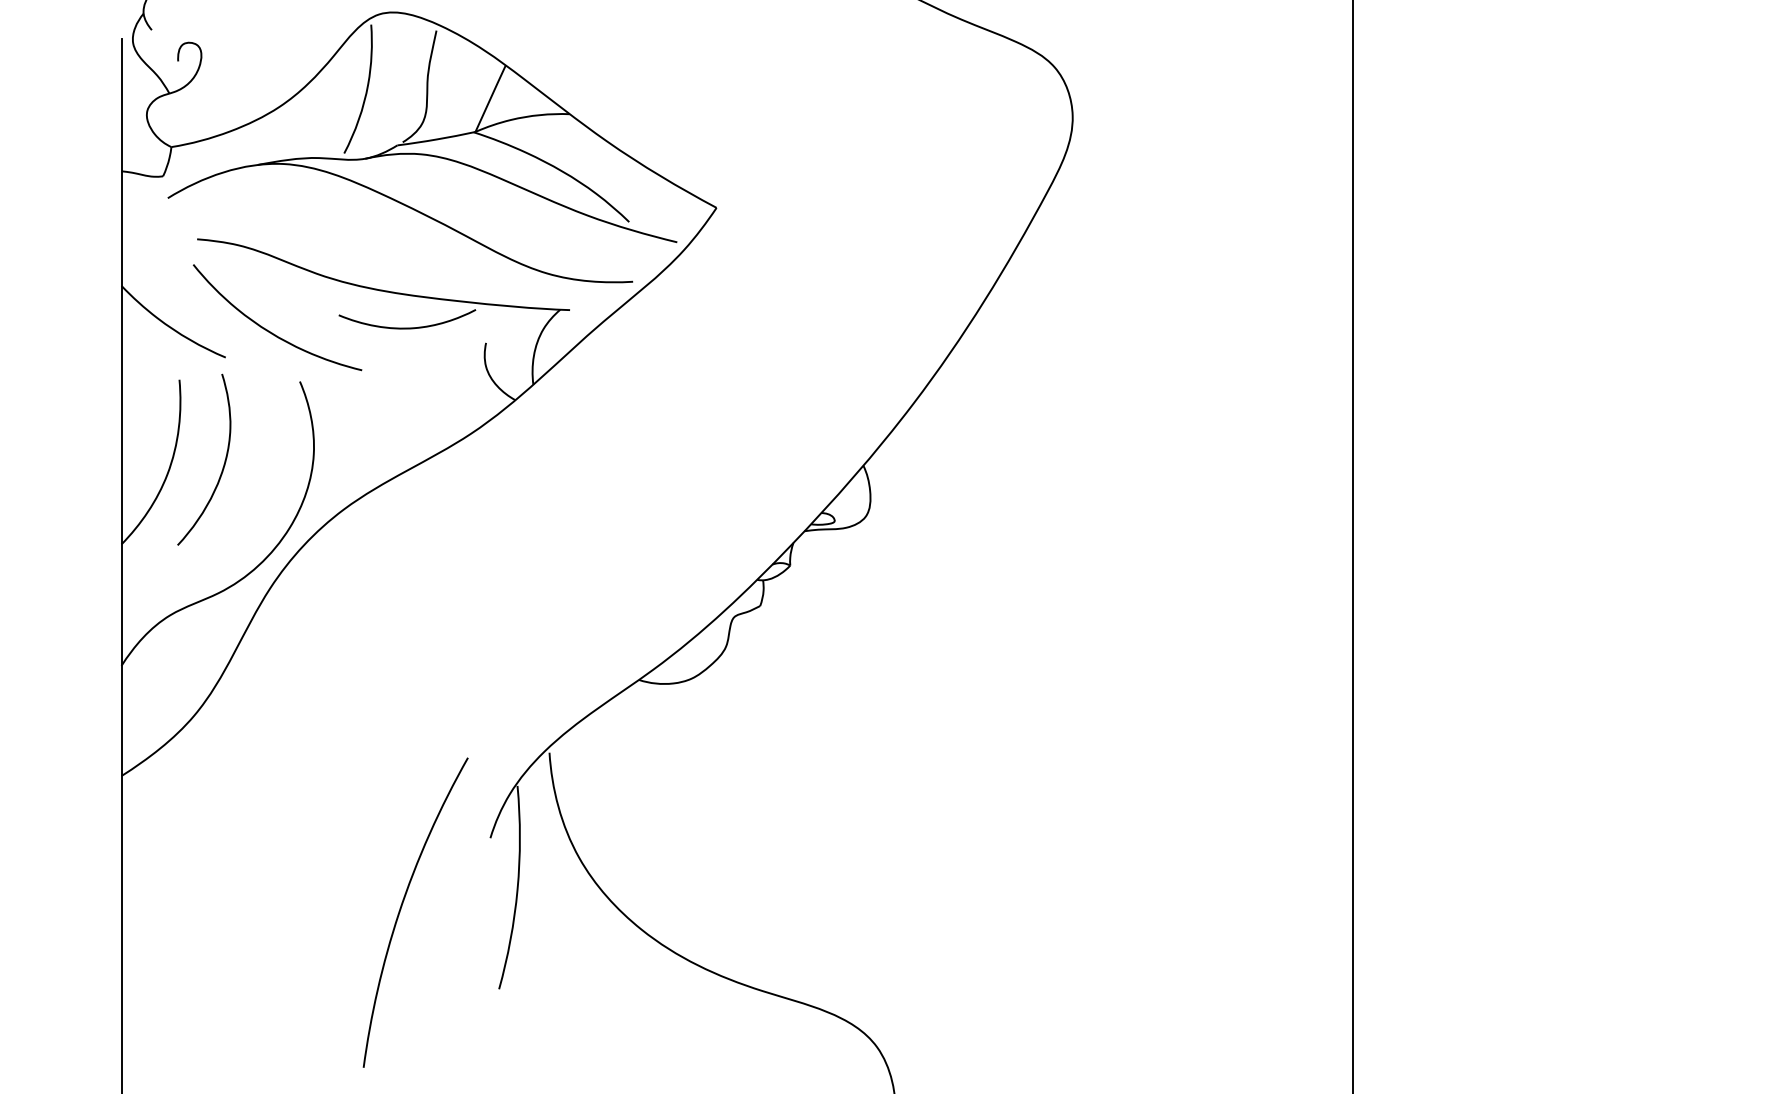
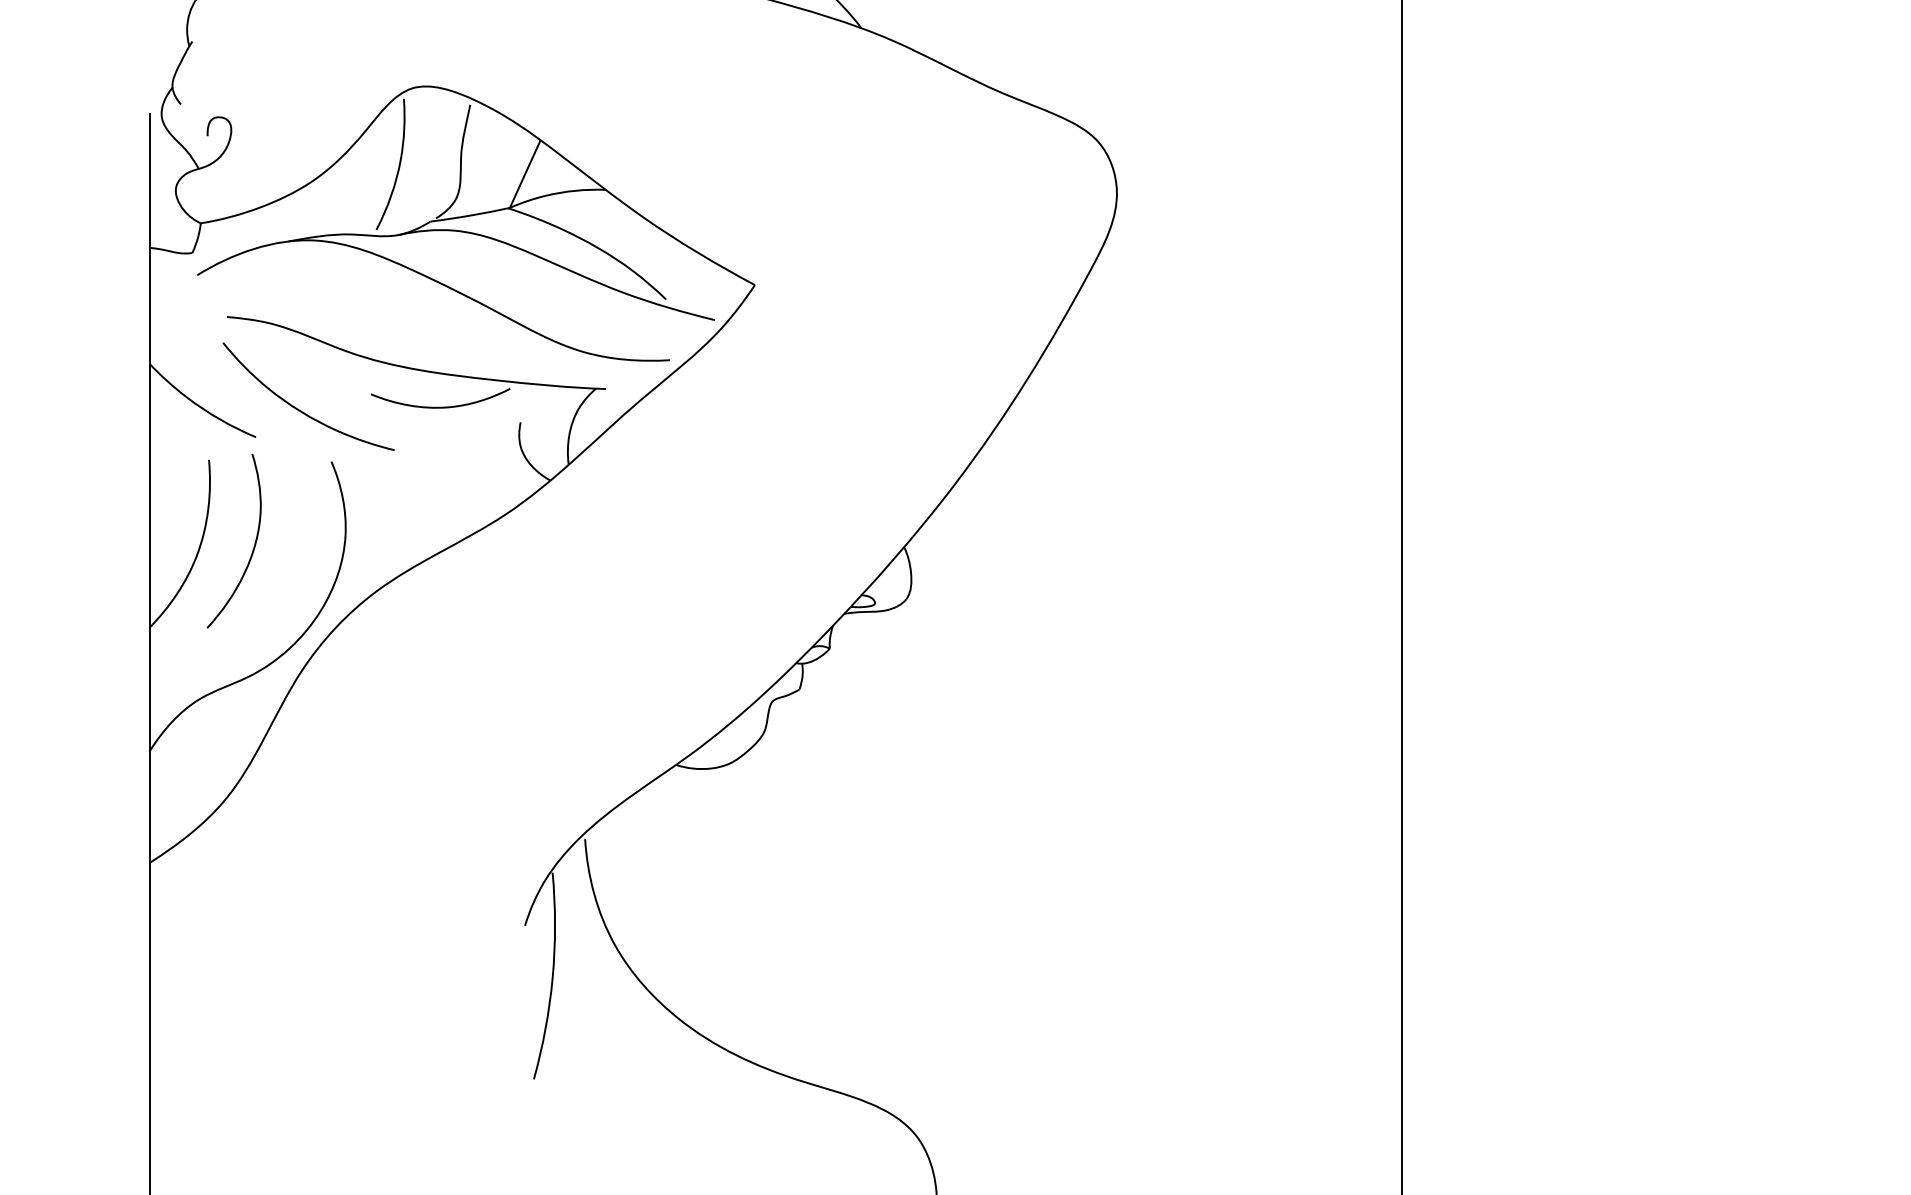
curve: (402, 906) -> (435, 995), removed

